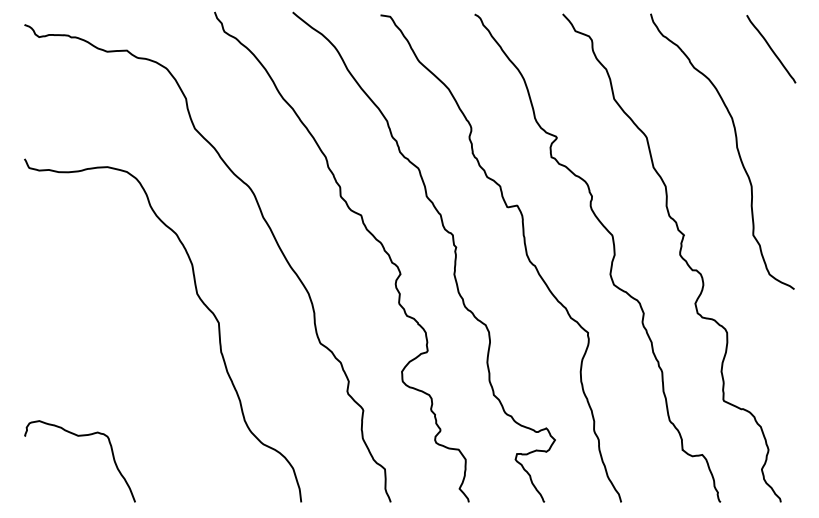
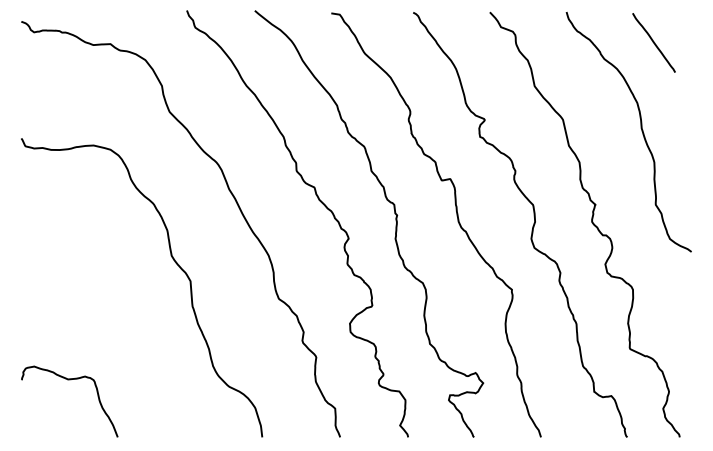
curve: (771, 49) -> (654, 43), moved

